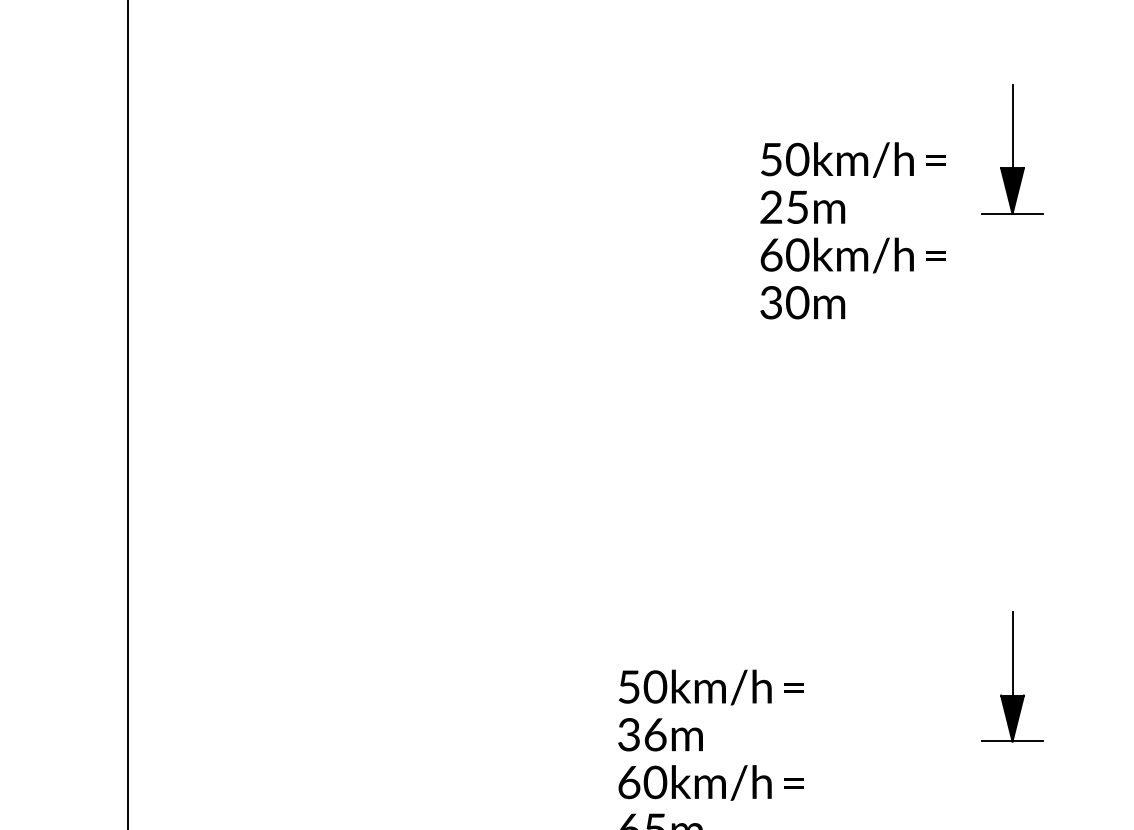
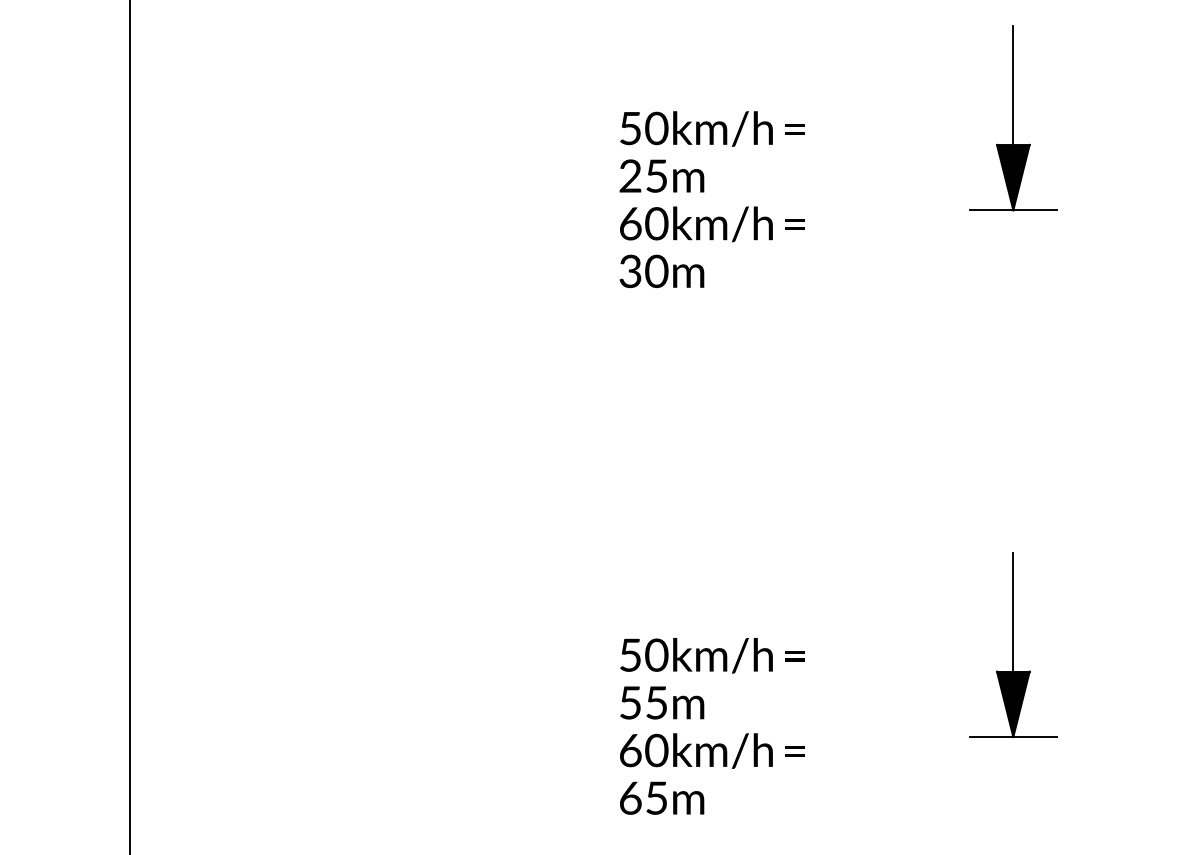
part: (1012, 149) -> (1013, 118), size x1.43
text: (852, 230) -> (711, 199), moved
part: (1012, 677) -> (1013, 645), size x1.43
text: (642, 734) -> (643, 702), 36m -> 55m

